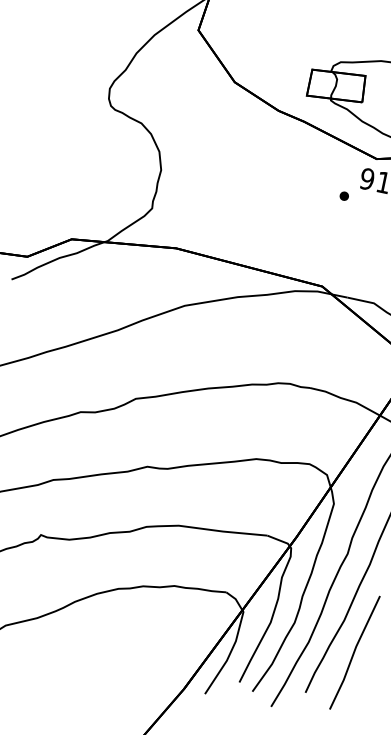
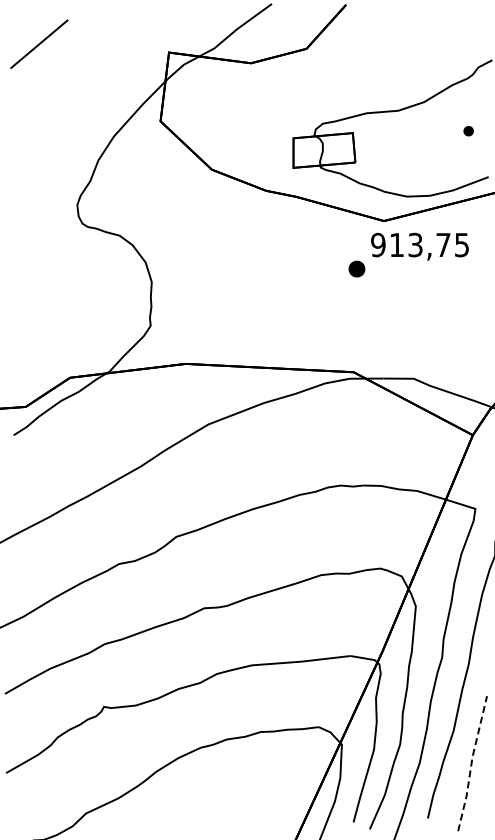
part: (344, 195) -> (357, 268), size x1.6
line: (354, 652) -> (471, 763), solid -> dashed

